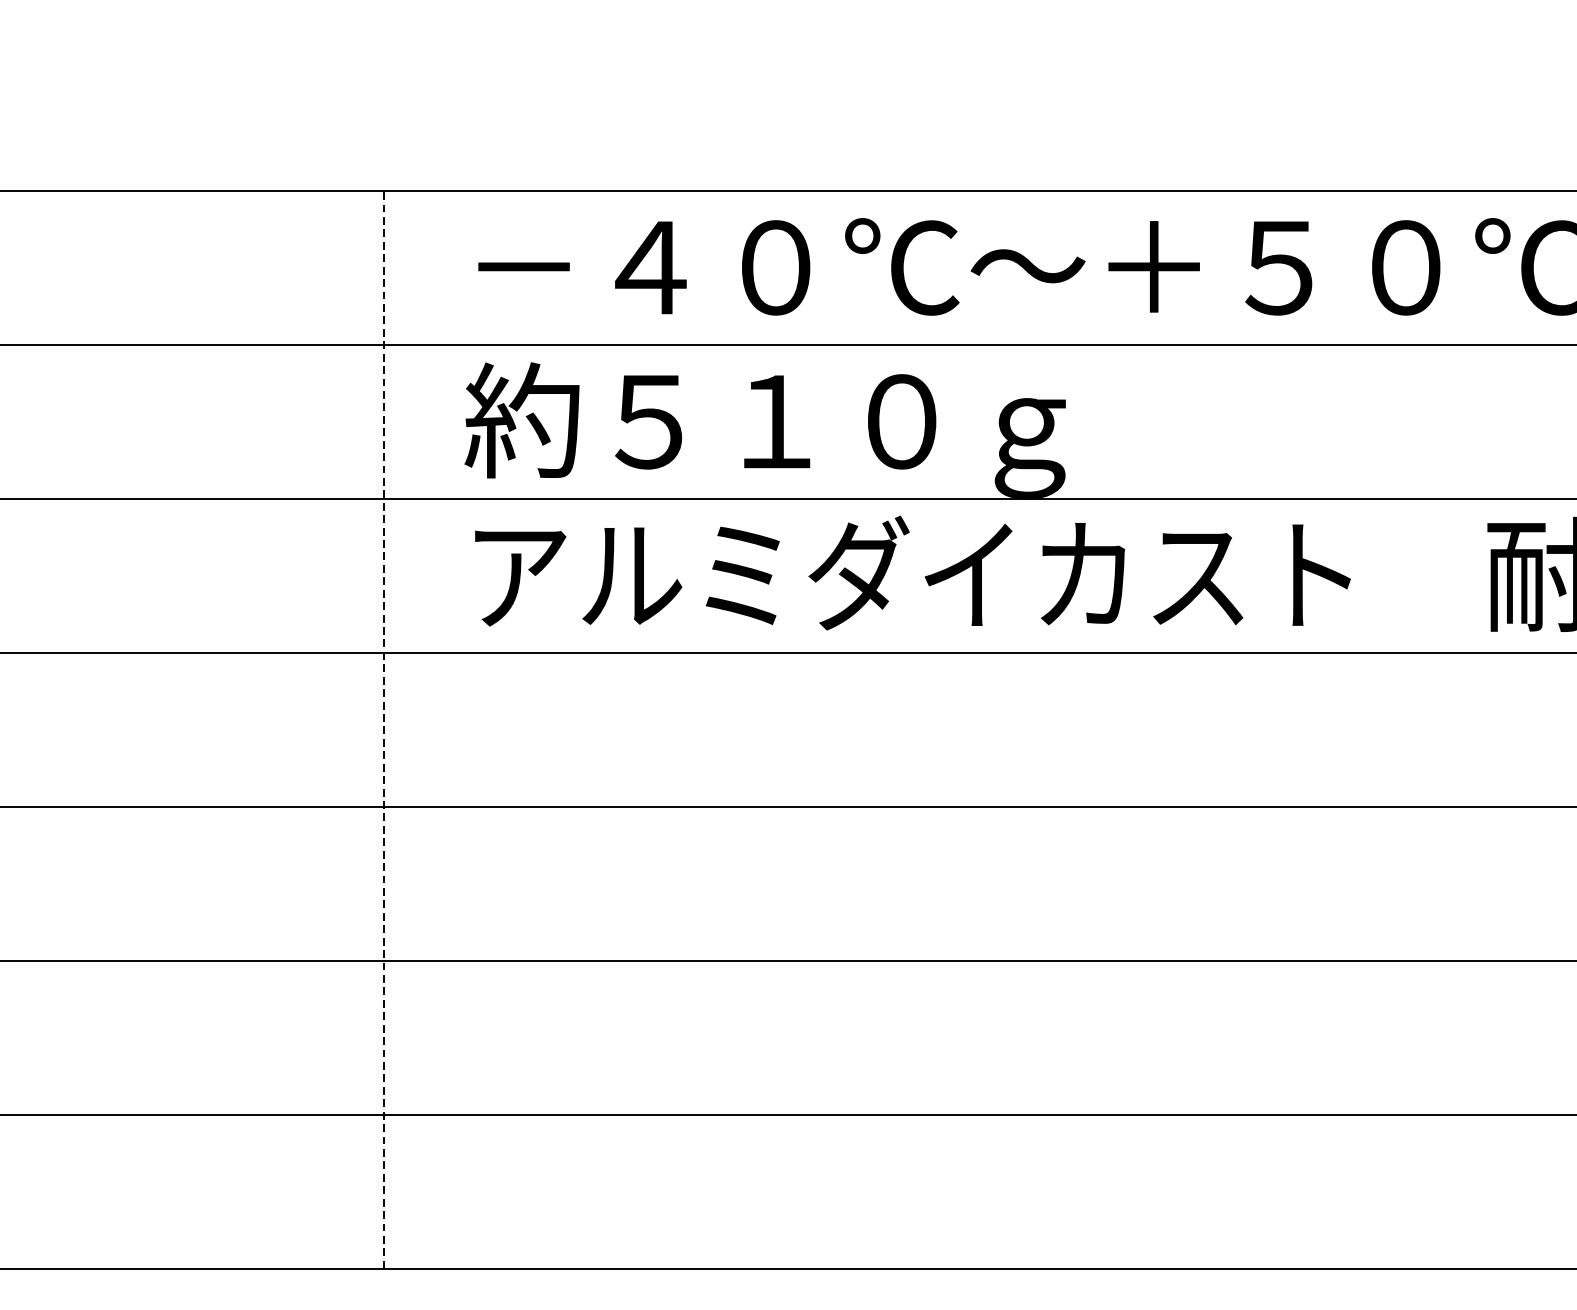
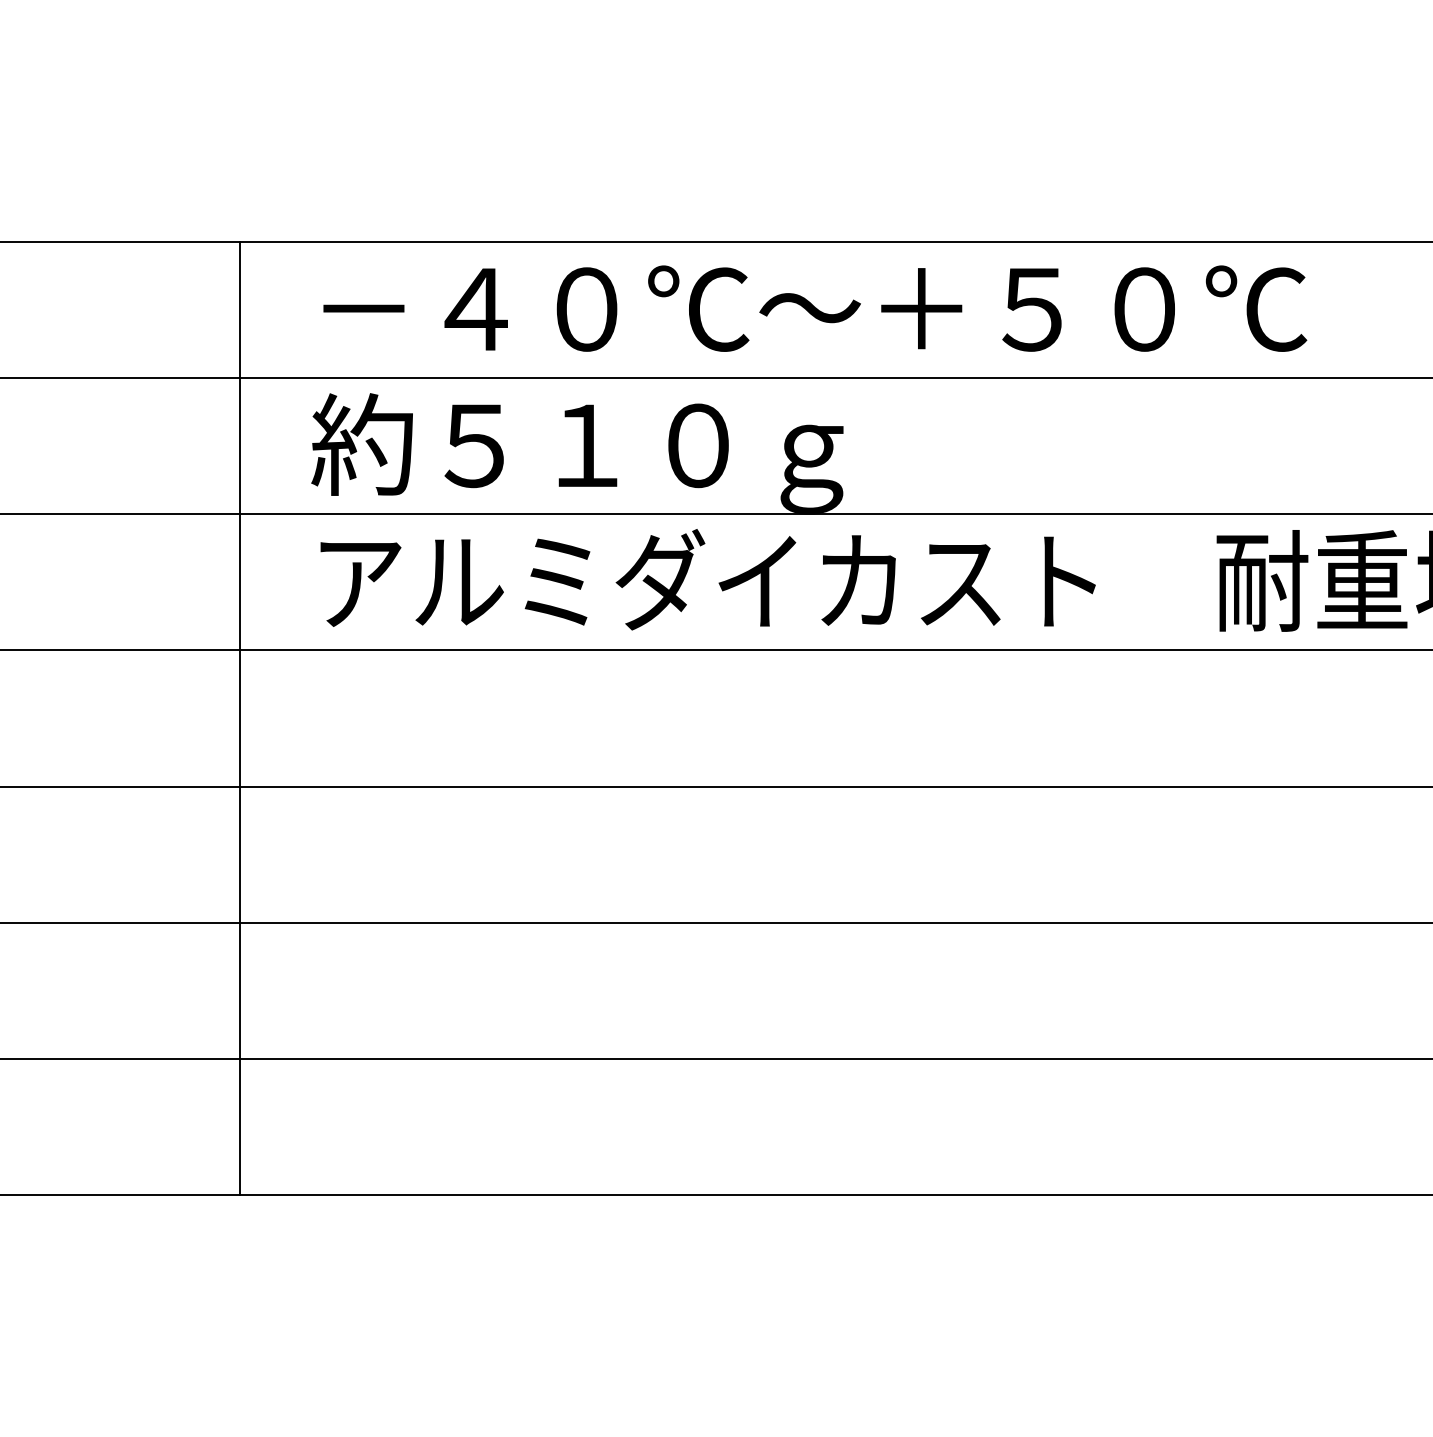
line: (384, 729) -> (240, 718), dashed -> solid

